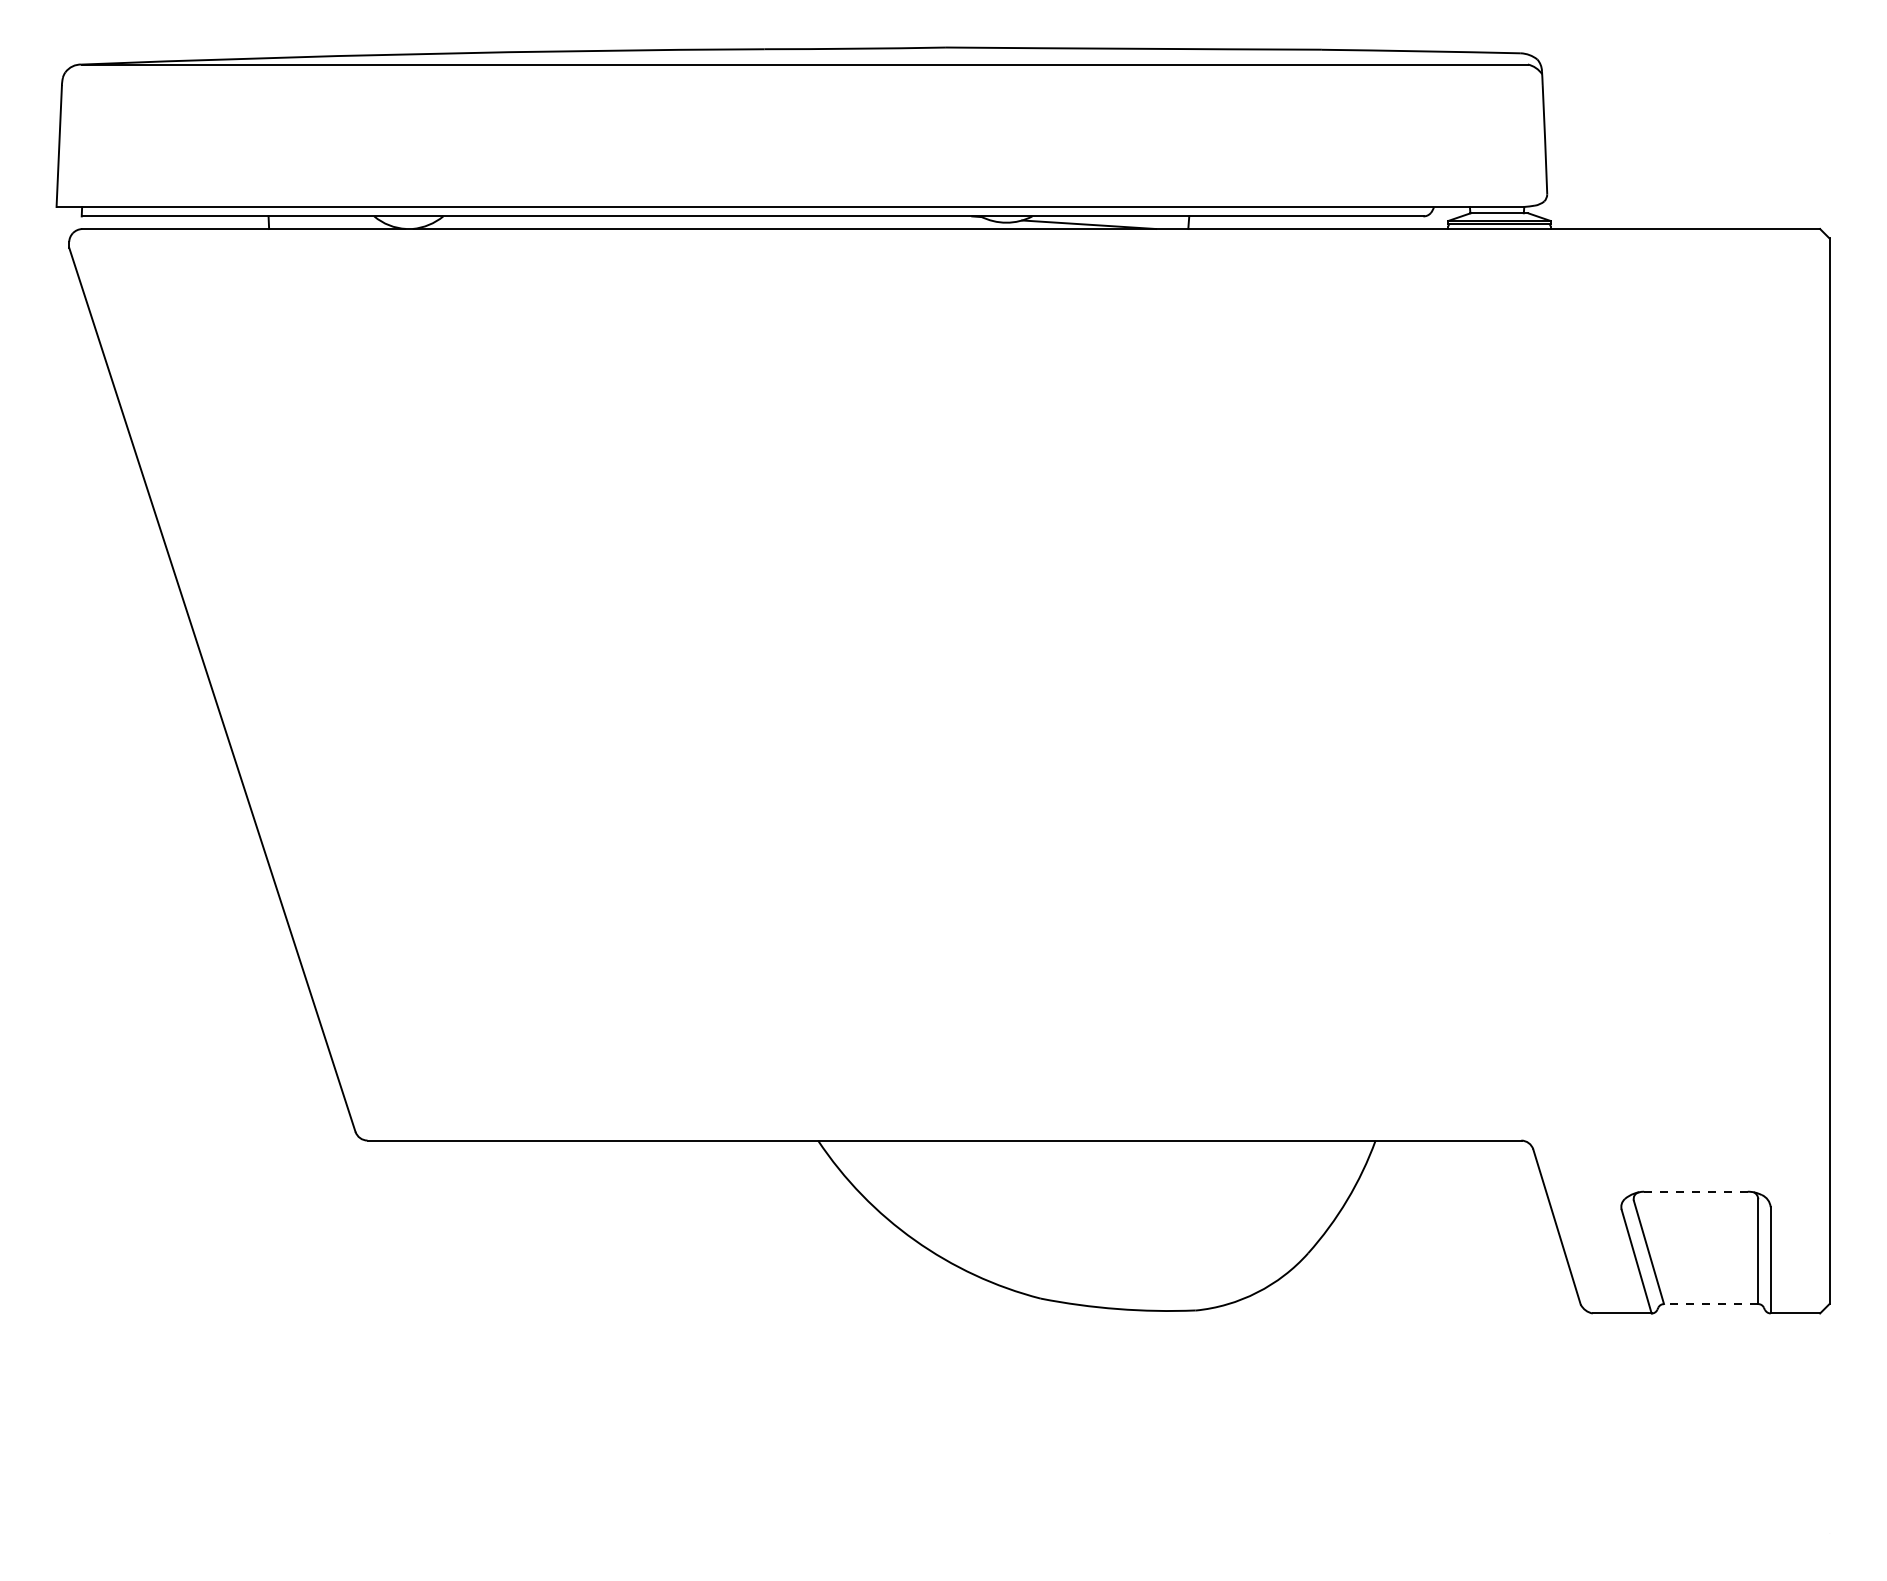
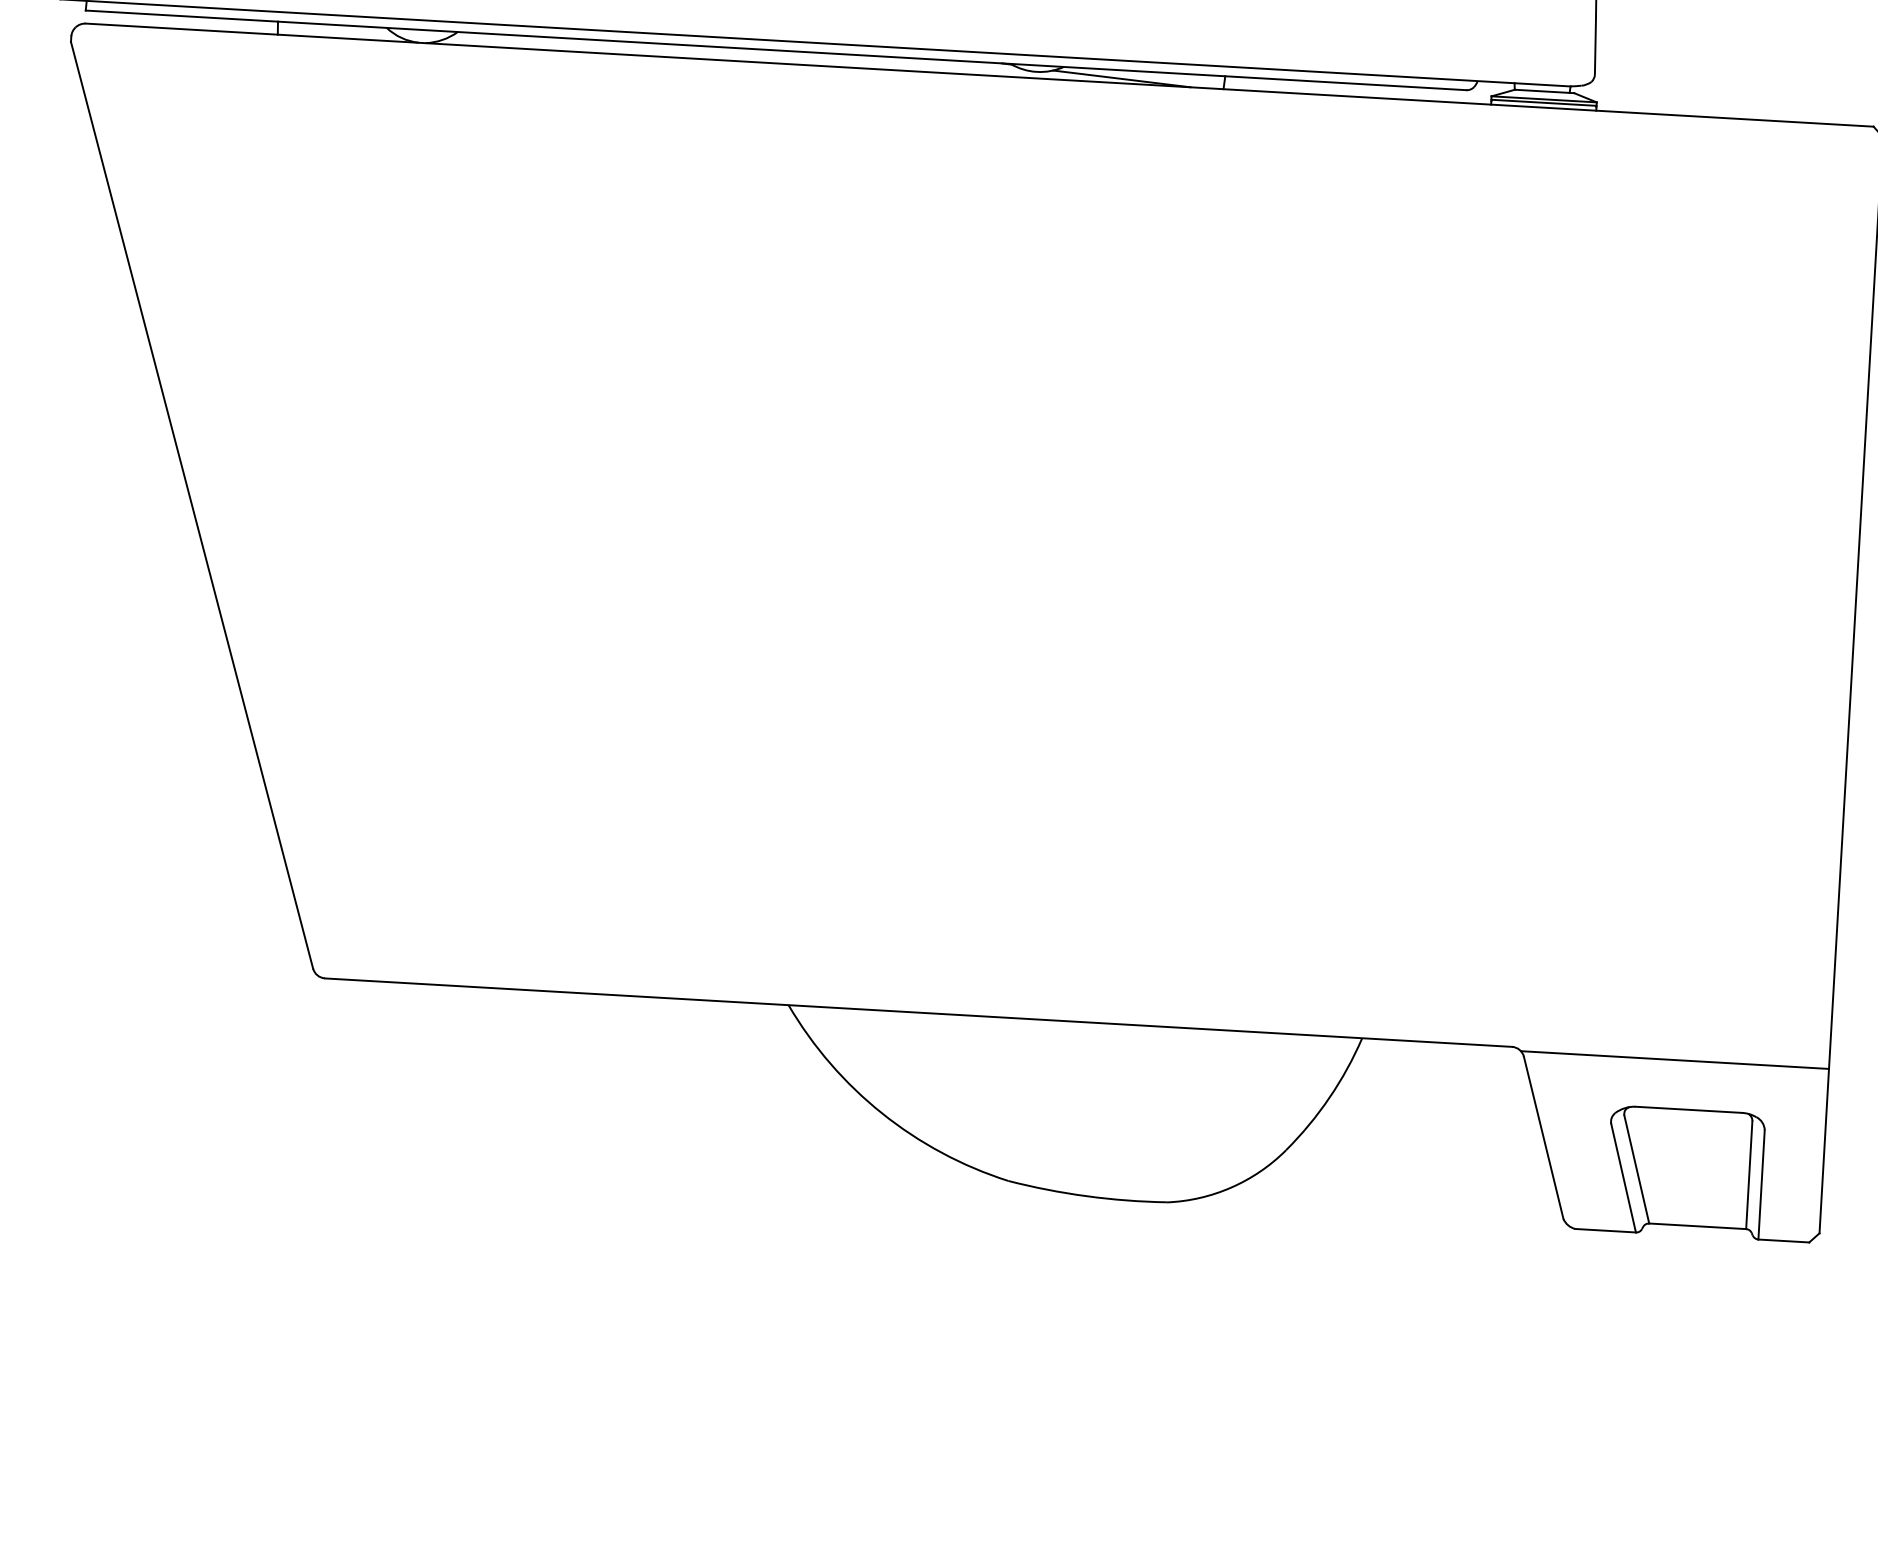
line: (1679, 1144) -> (1674, 1060), added
line: (1695, 1191) -> (1688, 1109), dashed -> solid
line: (1710, 1304) -> (1697, 1226), dashed -> solid

